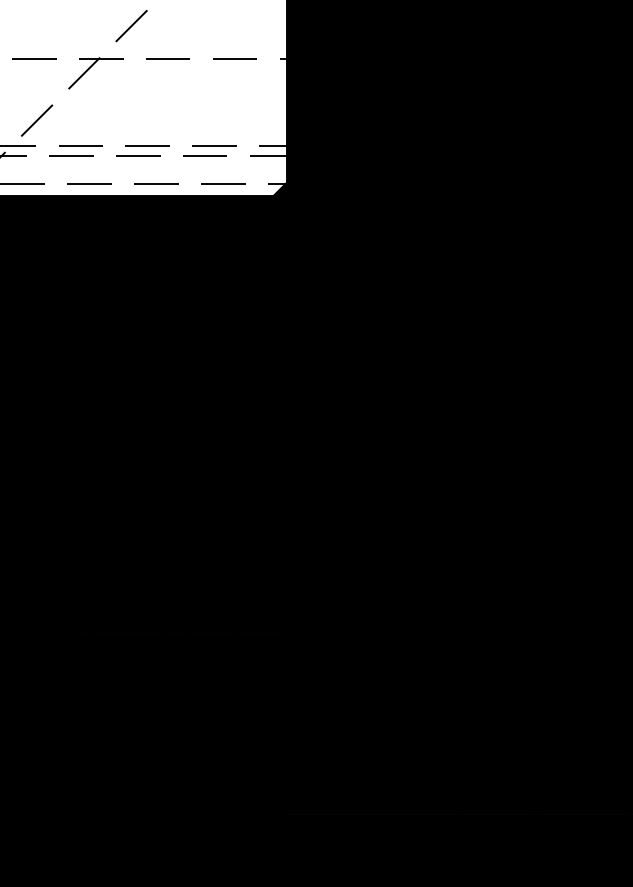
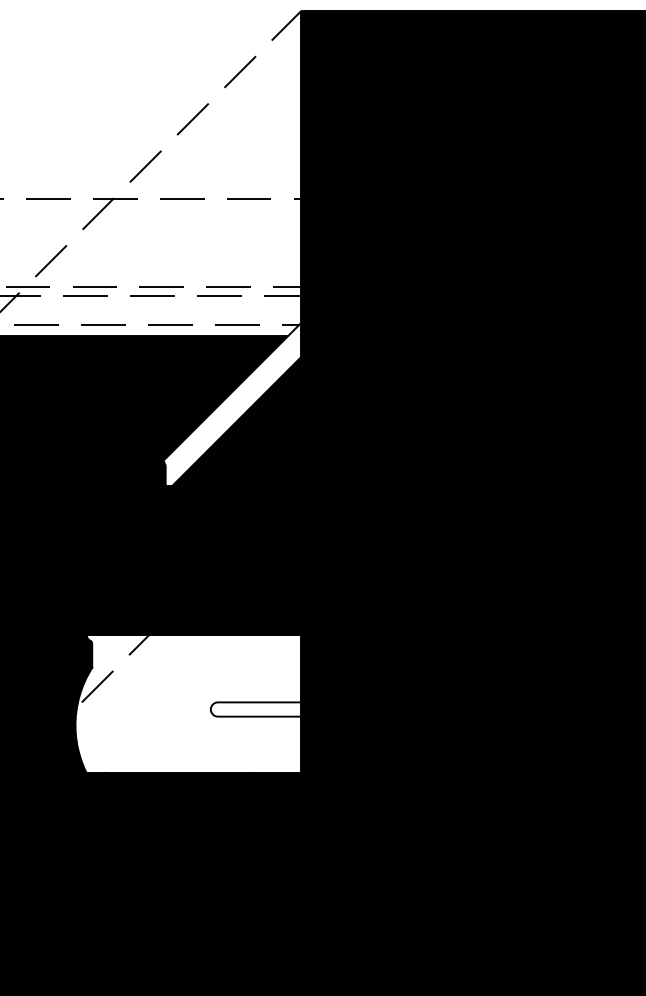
fill: (218, 262) -> (232, 403), removed
fill: (174, 563) -> (188, 704), removed

